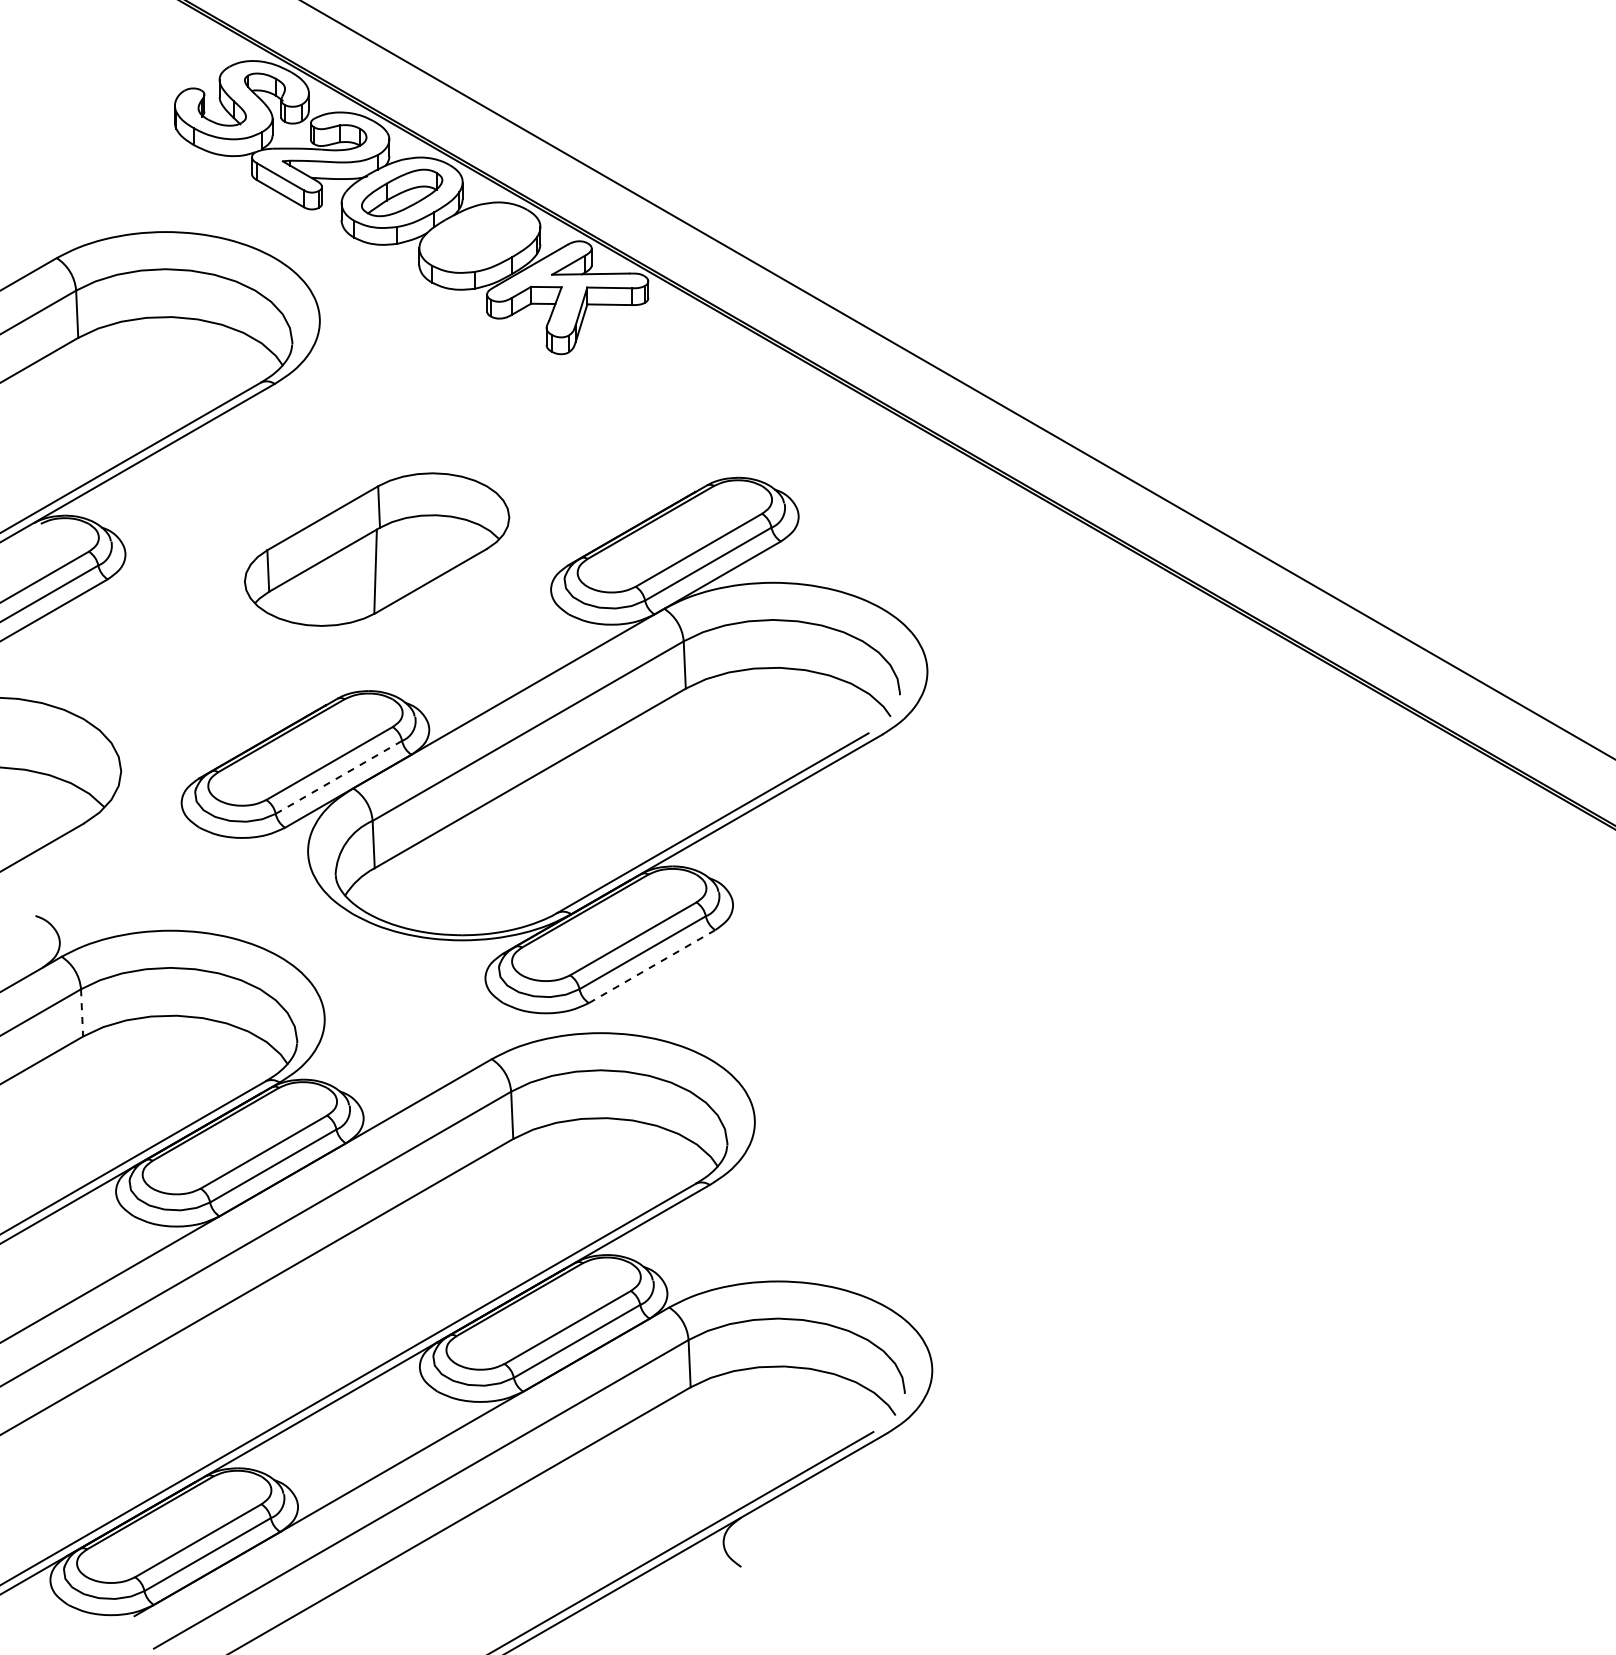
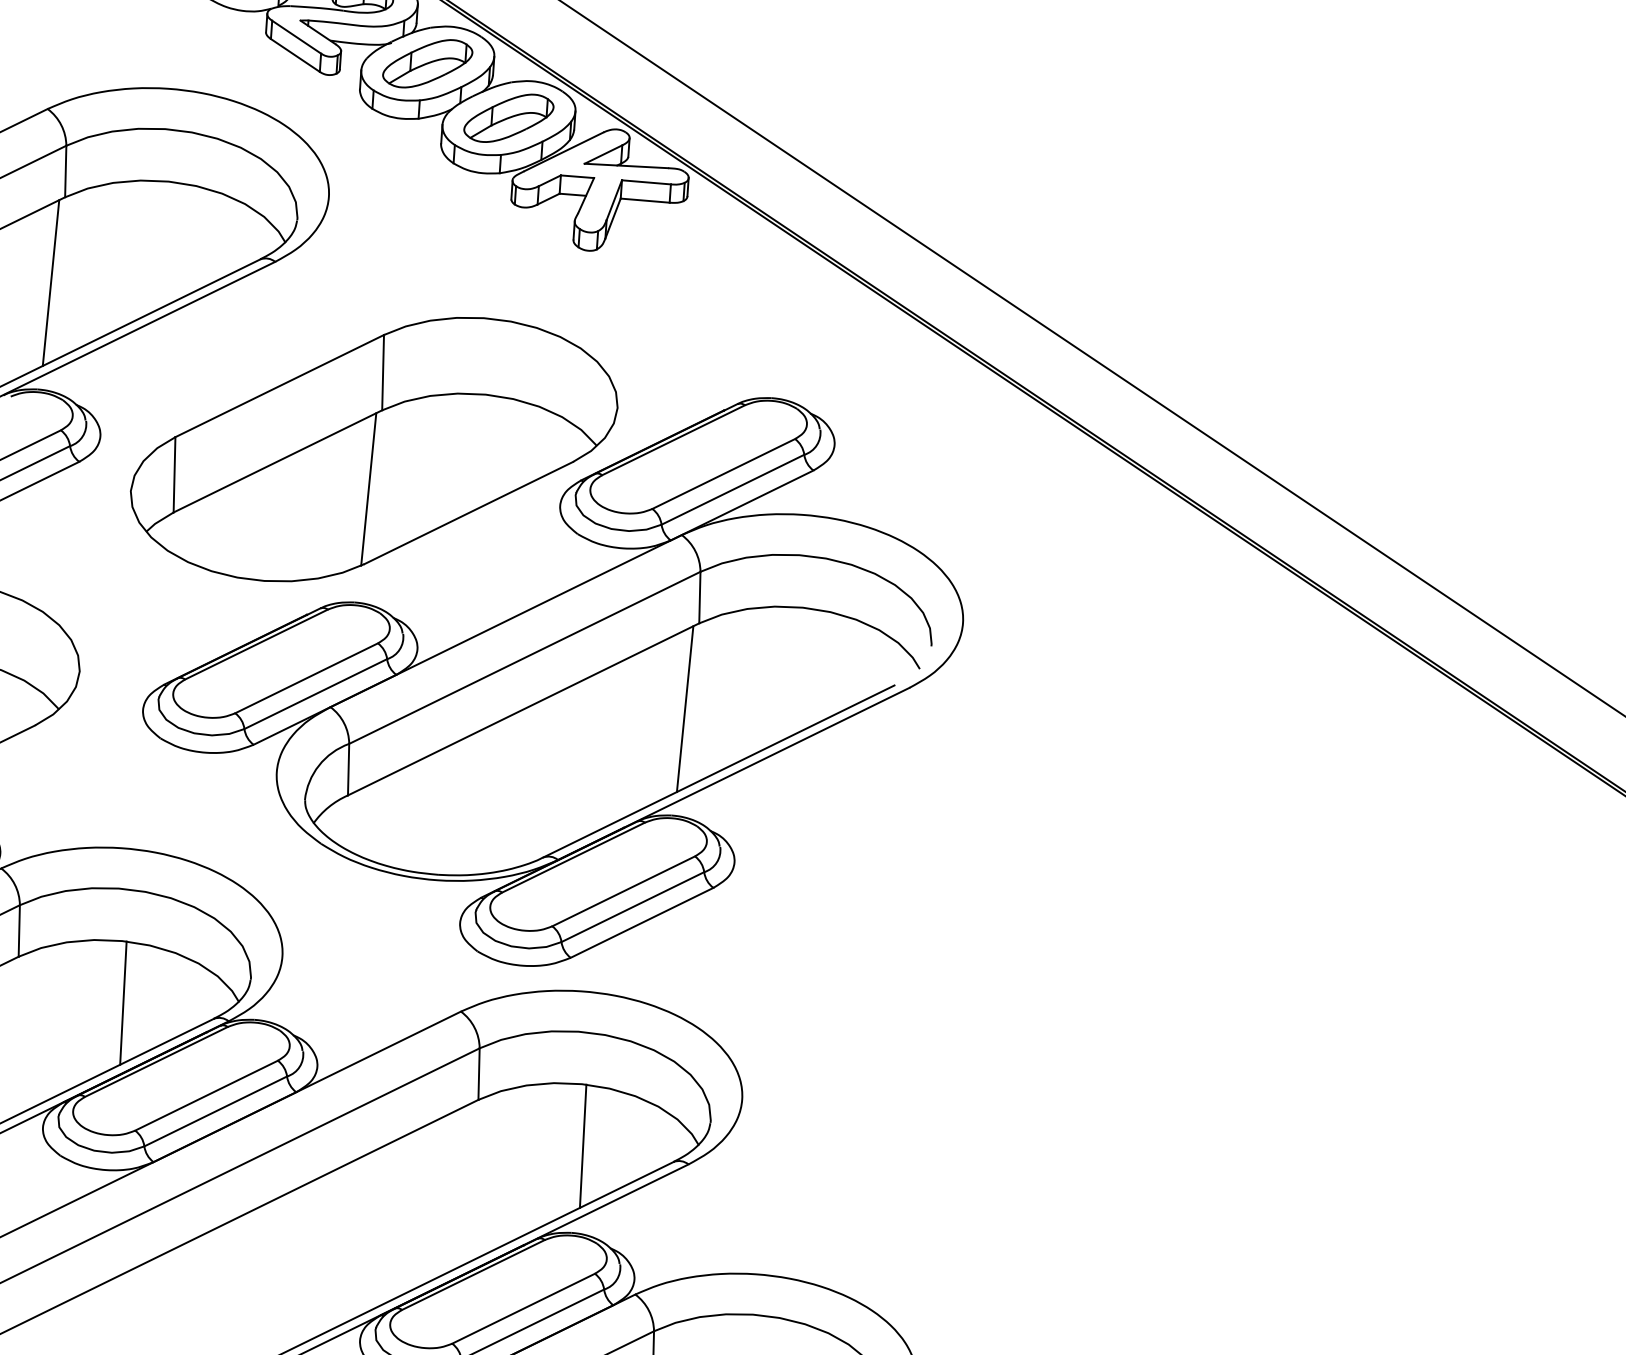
part: (479, 237) -> (508, 117), added
line: (70, 416) -> (50, 282), added
part: (376, 549) -> (373, 449), size x1.67
line: (677, 767) -> (684, 708), added
line: (338, 777) -> (315, 694), dashed -> solid
line: (652, 966) -> (642, 922), dashed -> solid
line: (82, 1012) -> (19, 930), dashed -> solid
line: (181, 1072) -> (122, 1003), added
line: (612, 1174) -> (583, 1145), added

